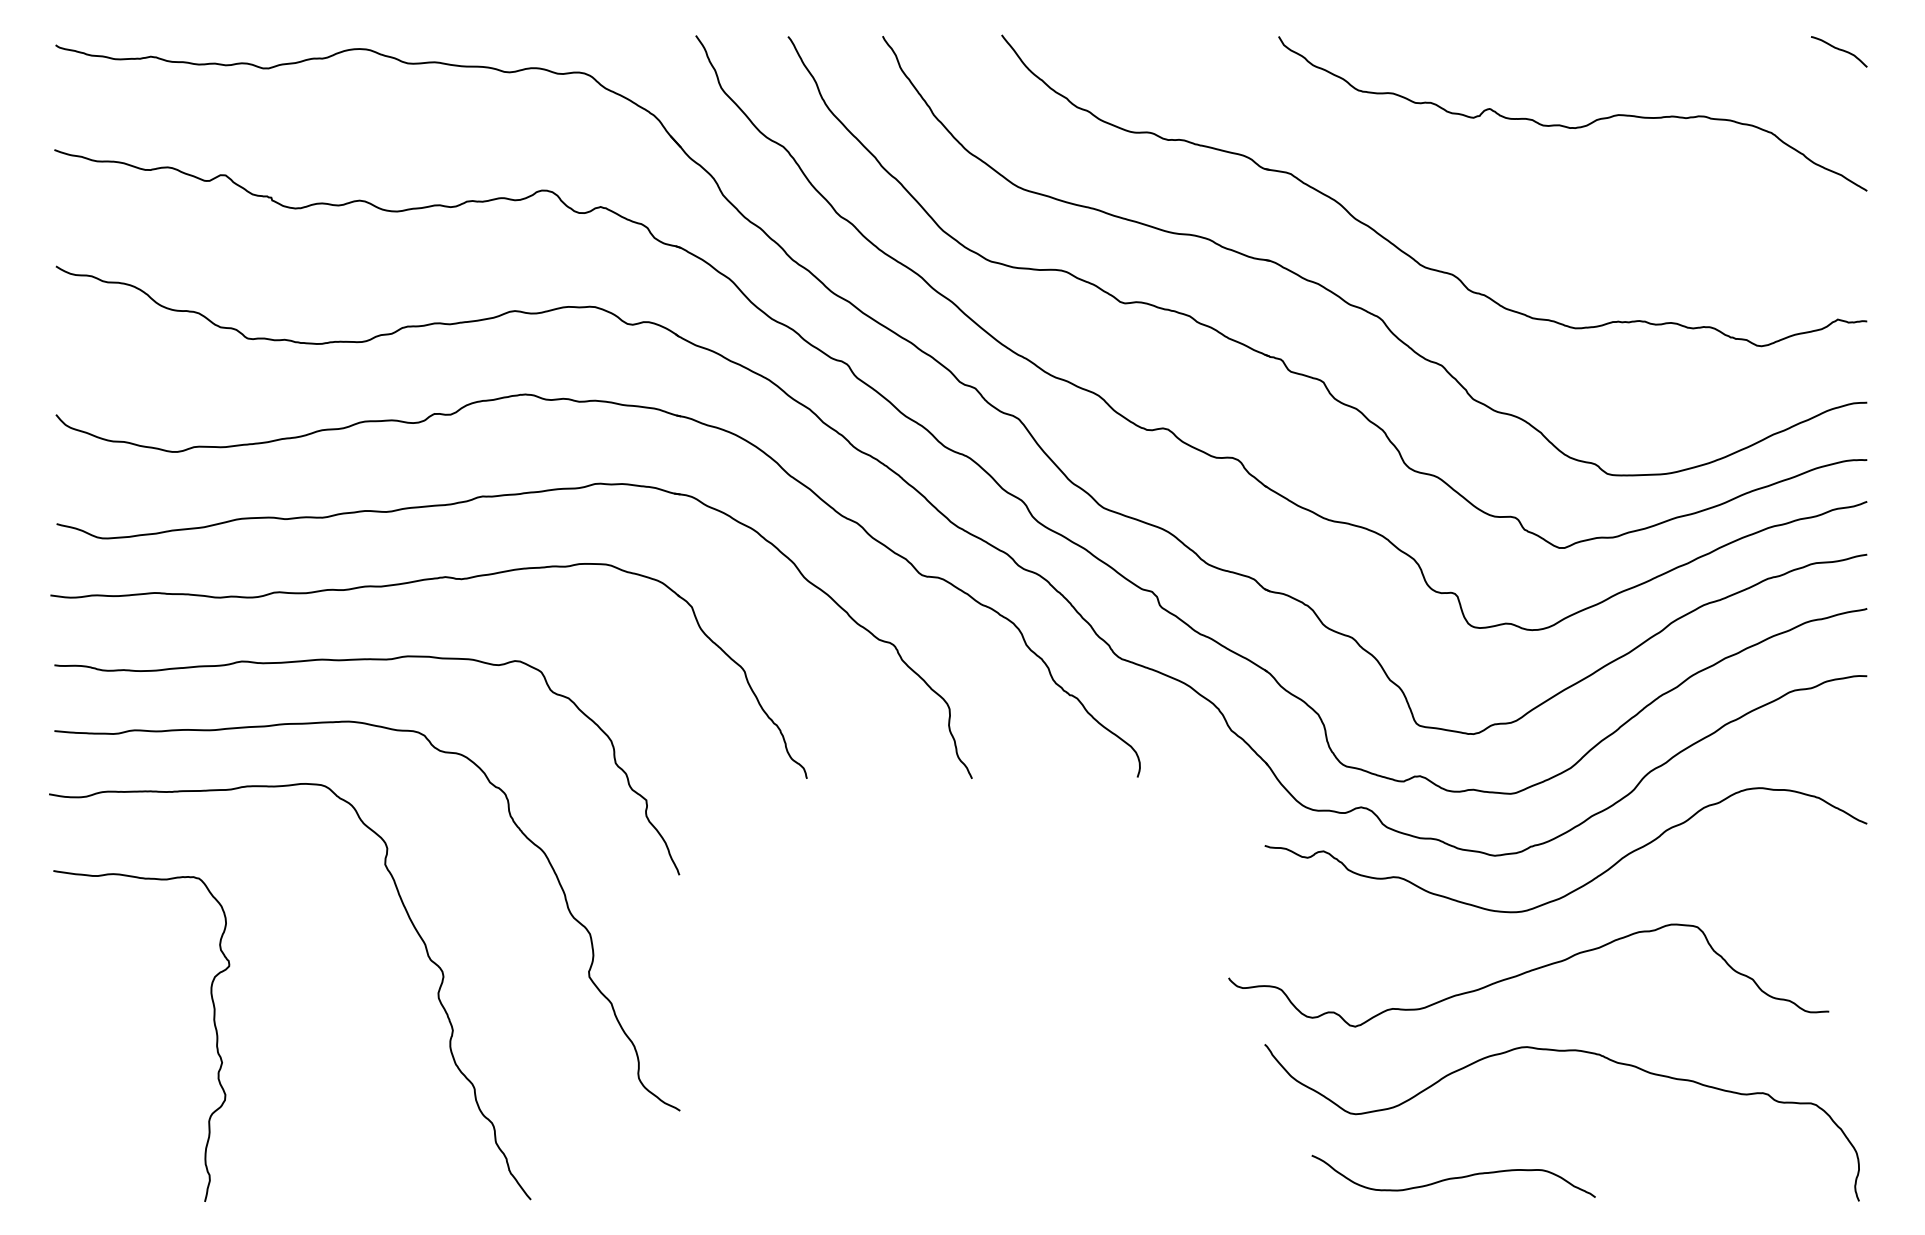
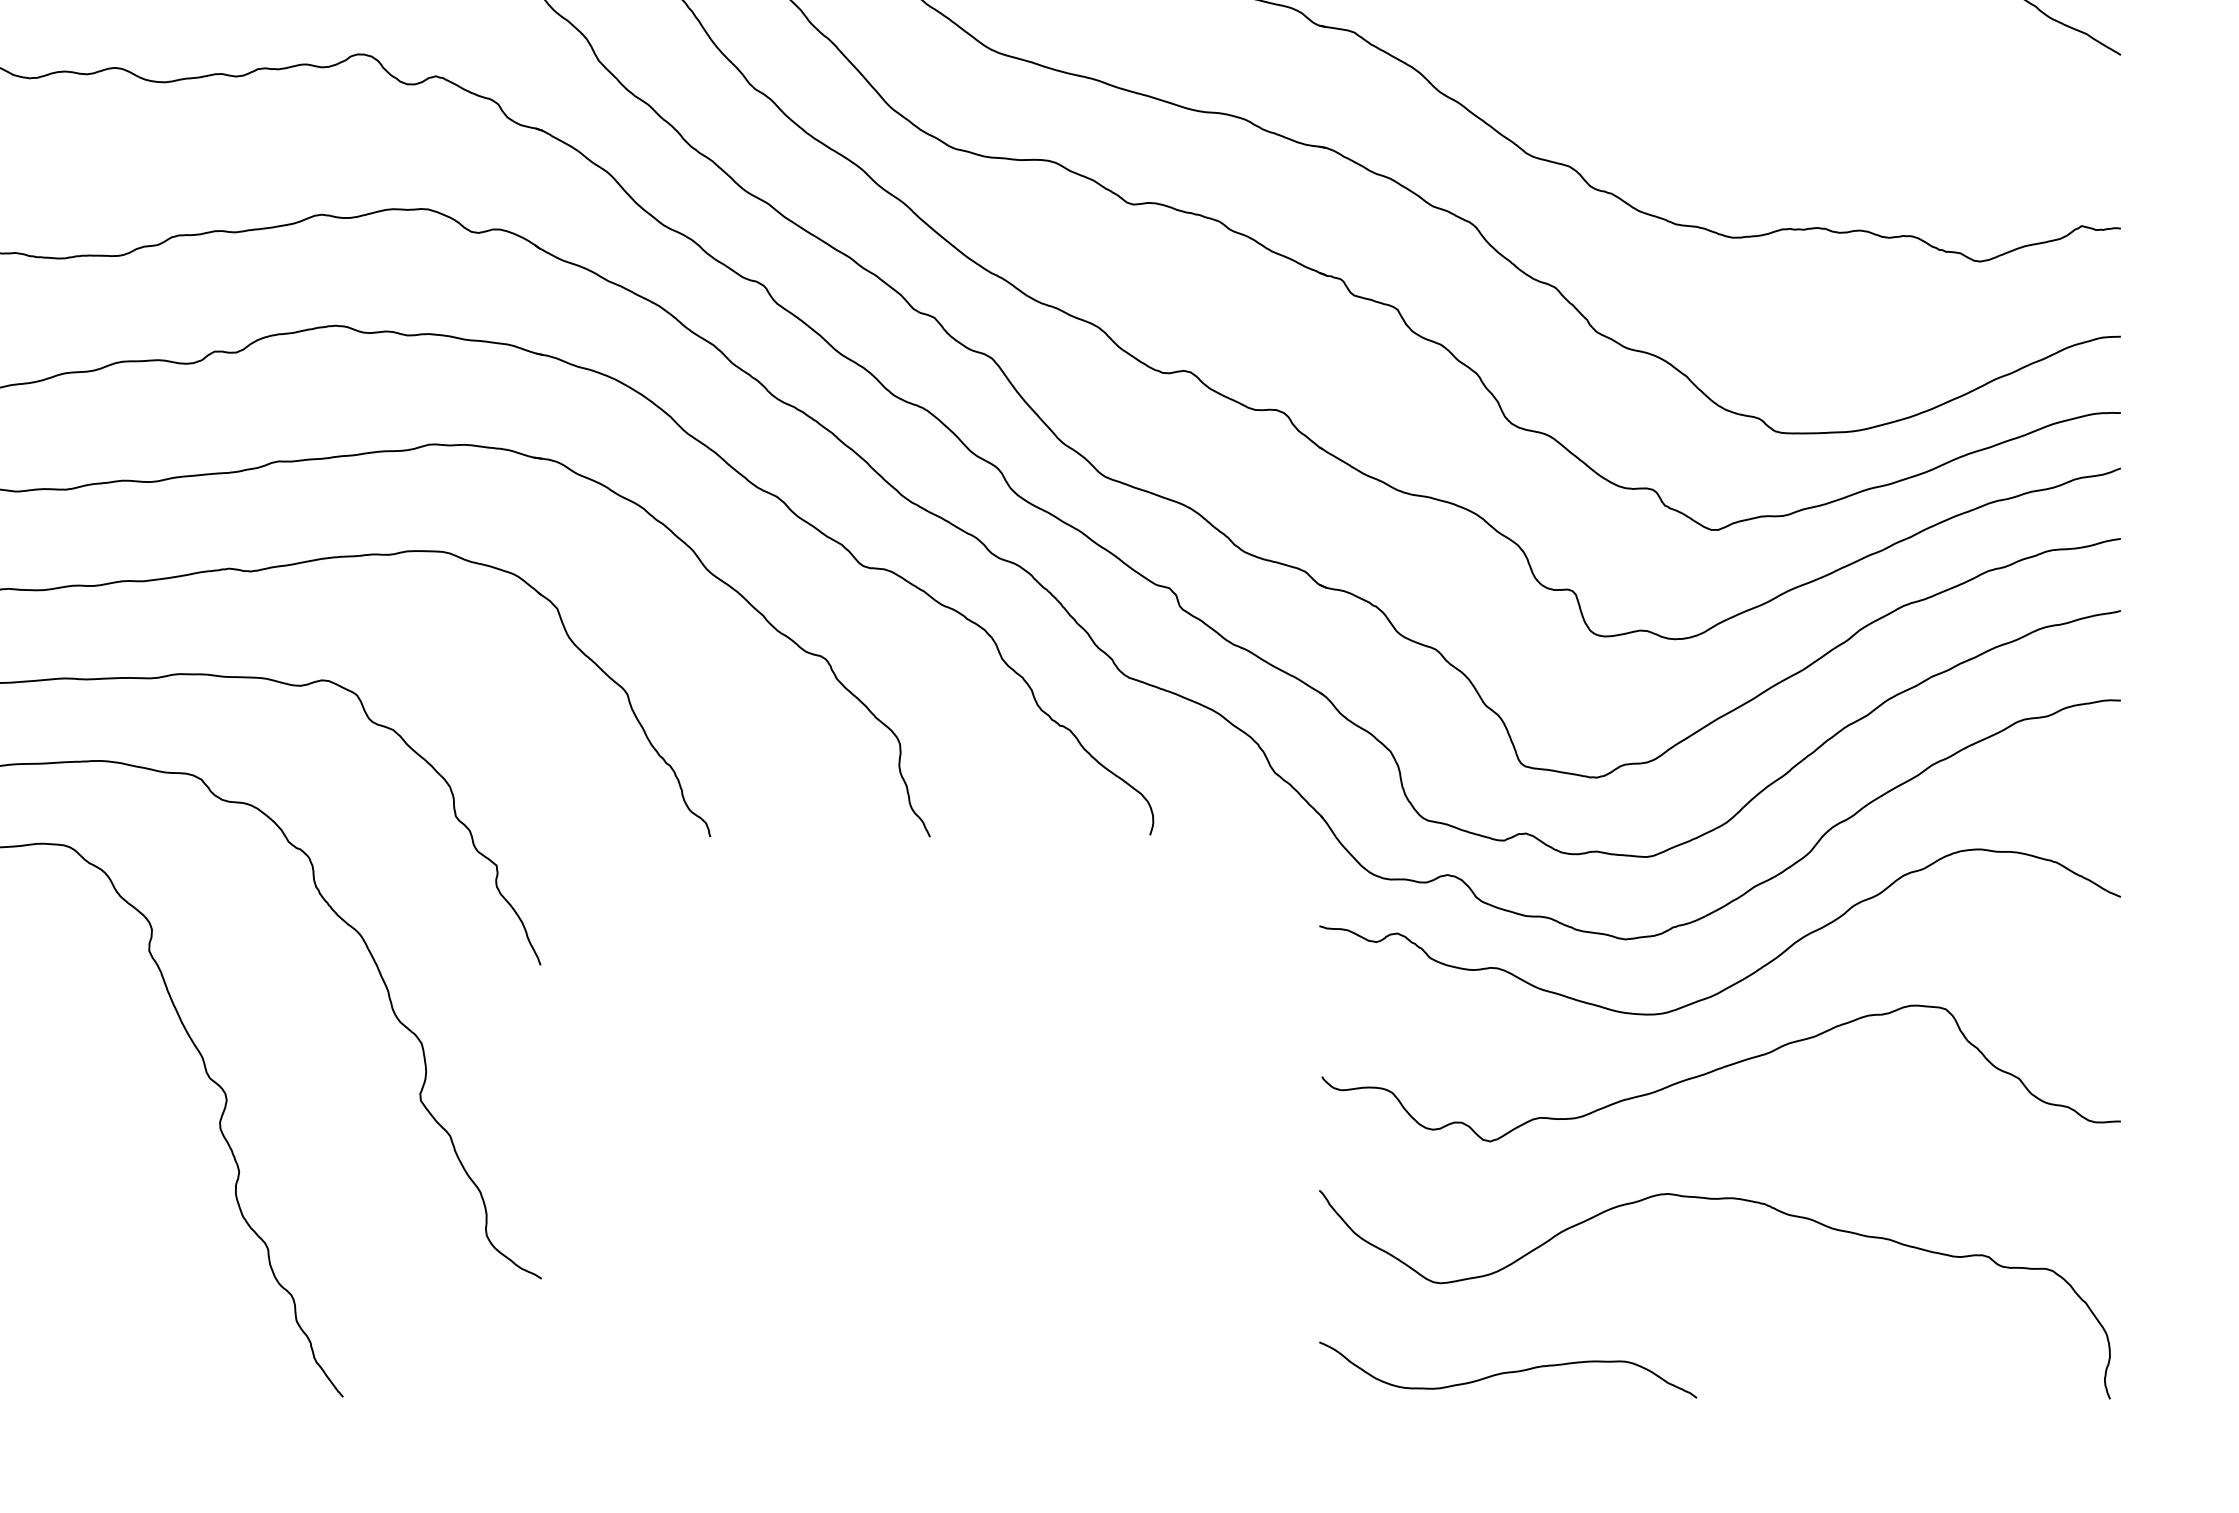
curve: (1526, 973) -> (1718, 1070), moved
curve: (1453, 1177) -> (1507, 1371), moved

